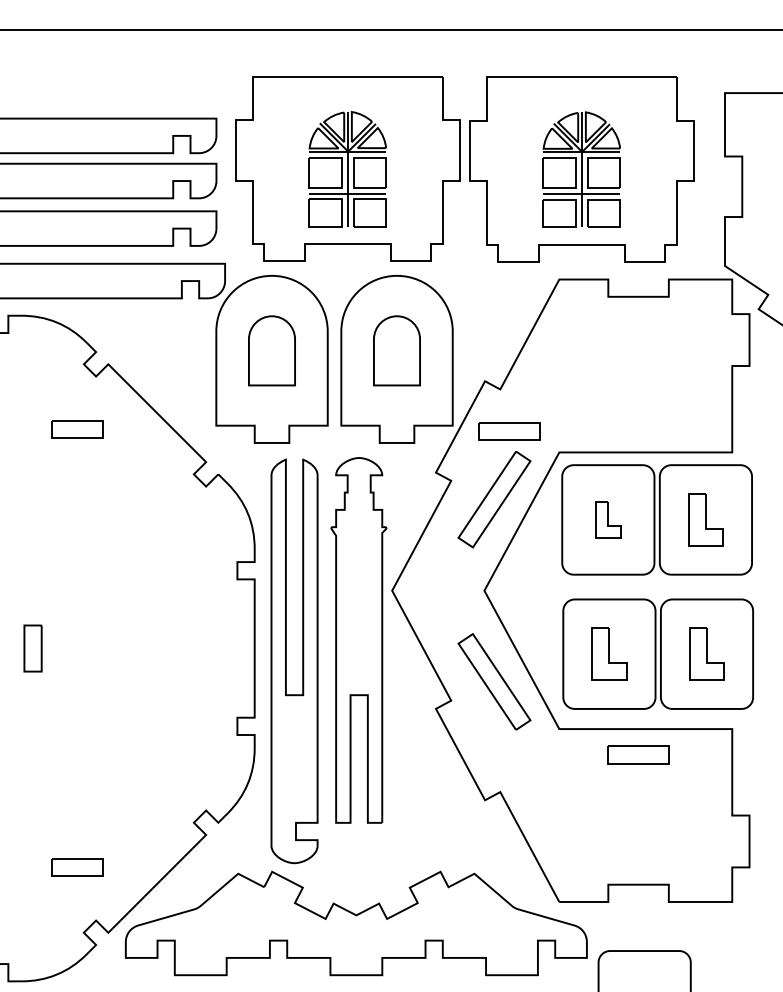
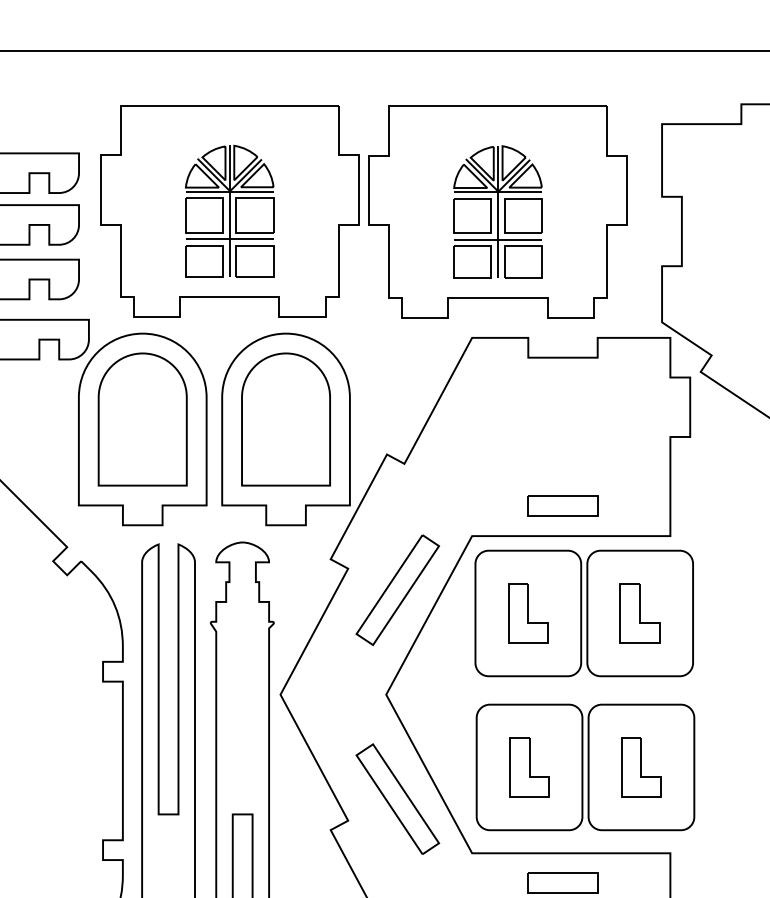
part: (271, 350) -> (142, 419), size x1.67
part: (396, 350) -> (285, 419), size x1.67
part: (509, 431) -> (562, 506), moved
part: (608, 519) -> (528, 612), size x1.43

